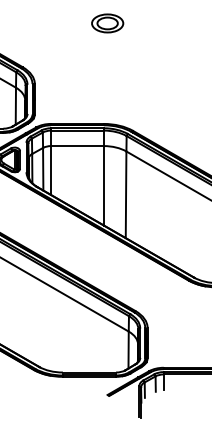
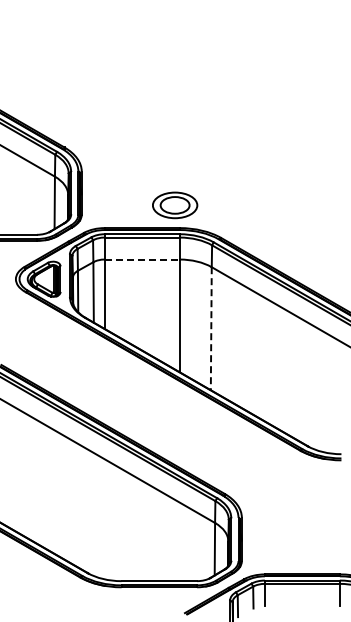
part: (107, 23) -> (175, 205), moved
line: (77, 146) -> (142, 259), solid -> dashed
line: (126, 194) -> (211, 328), solid -> dashed

